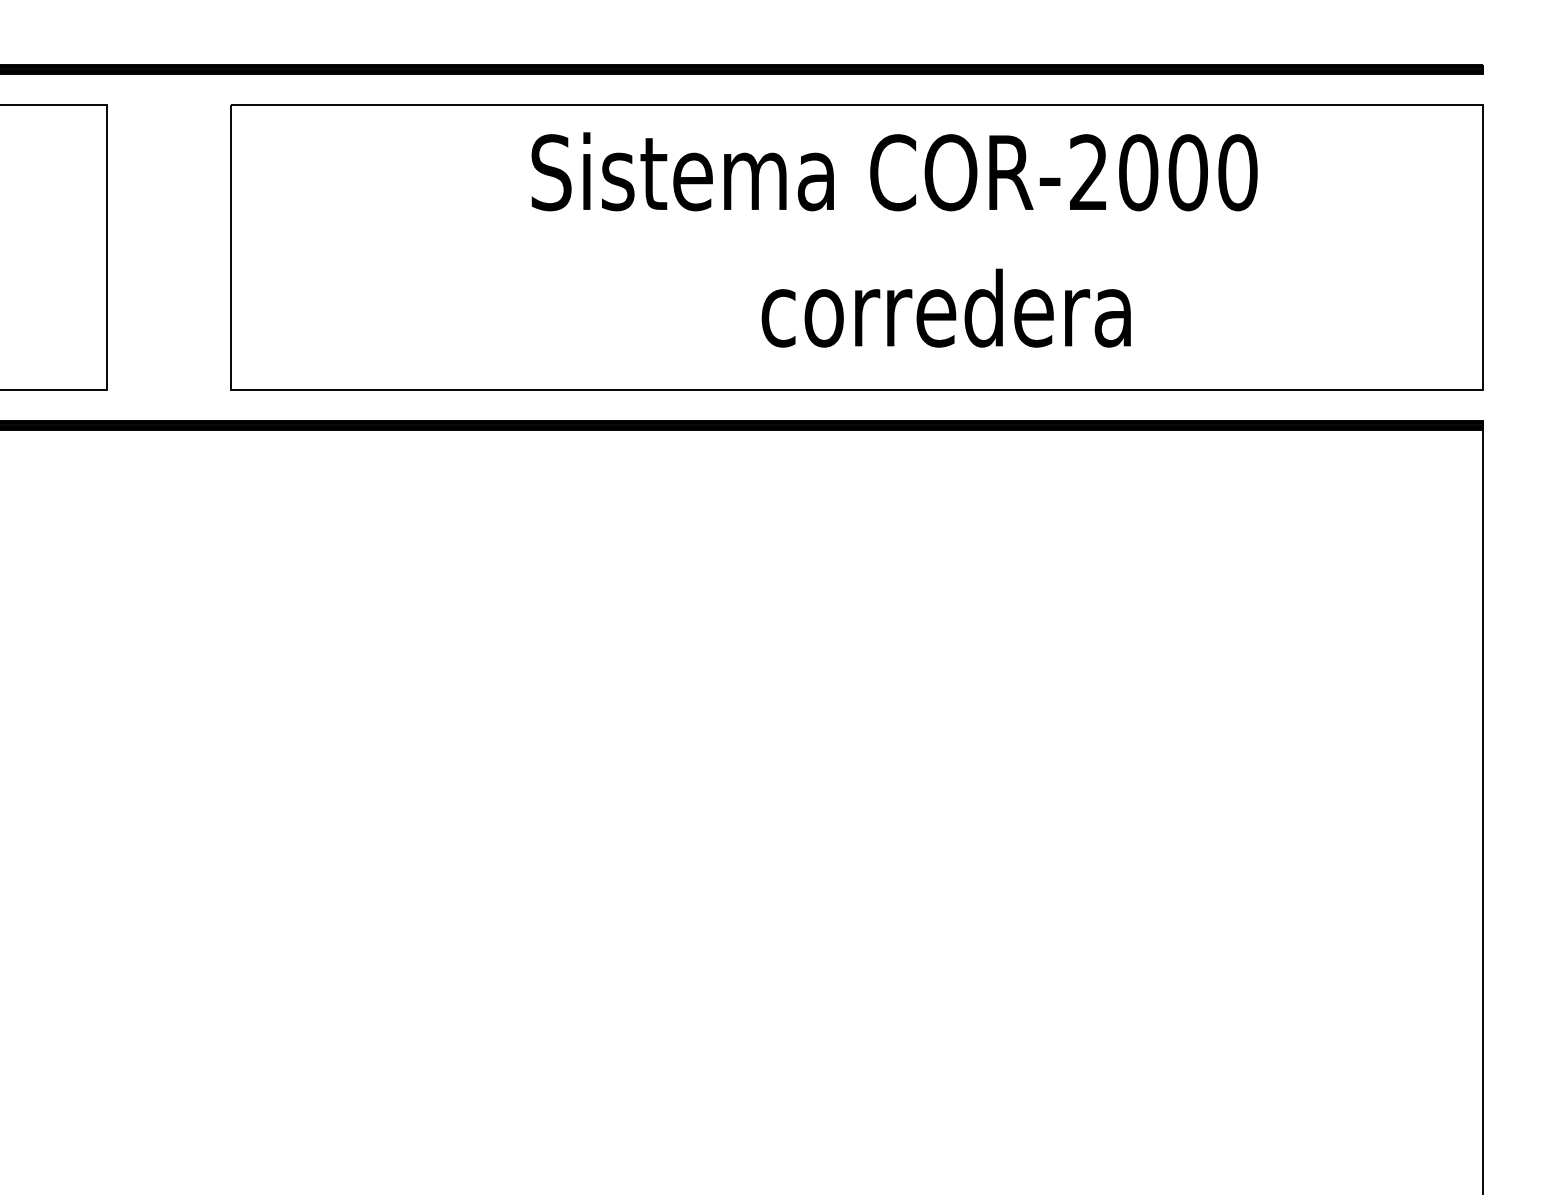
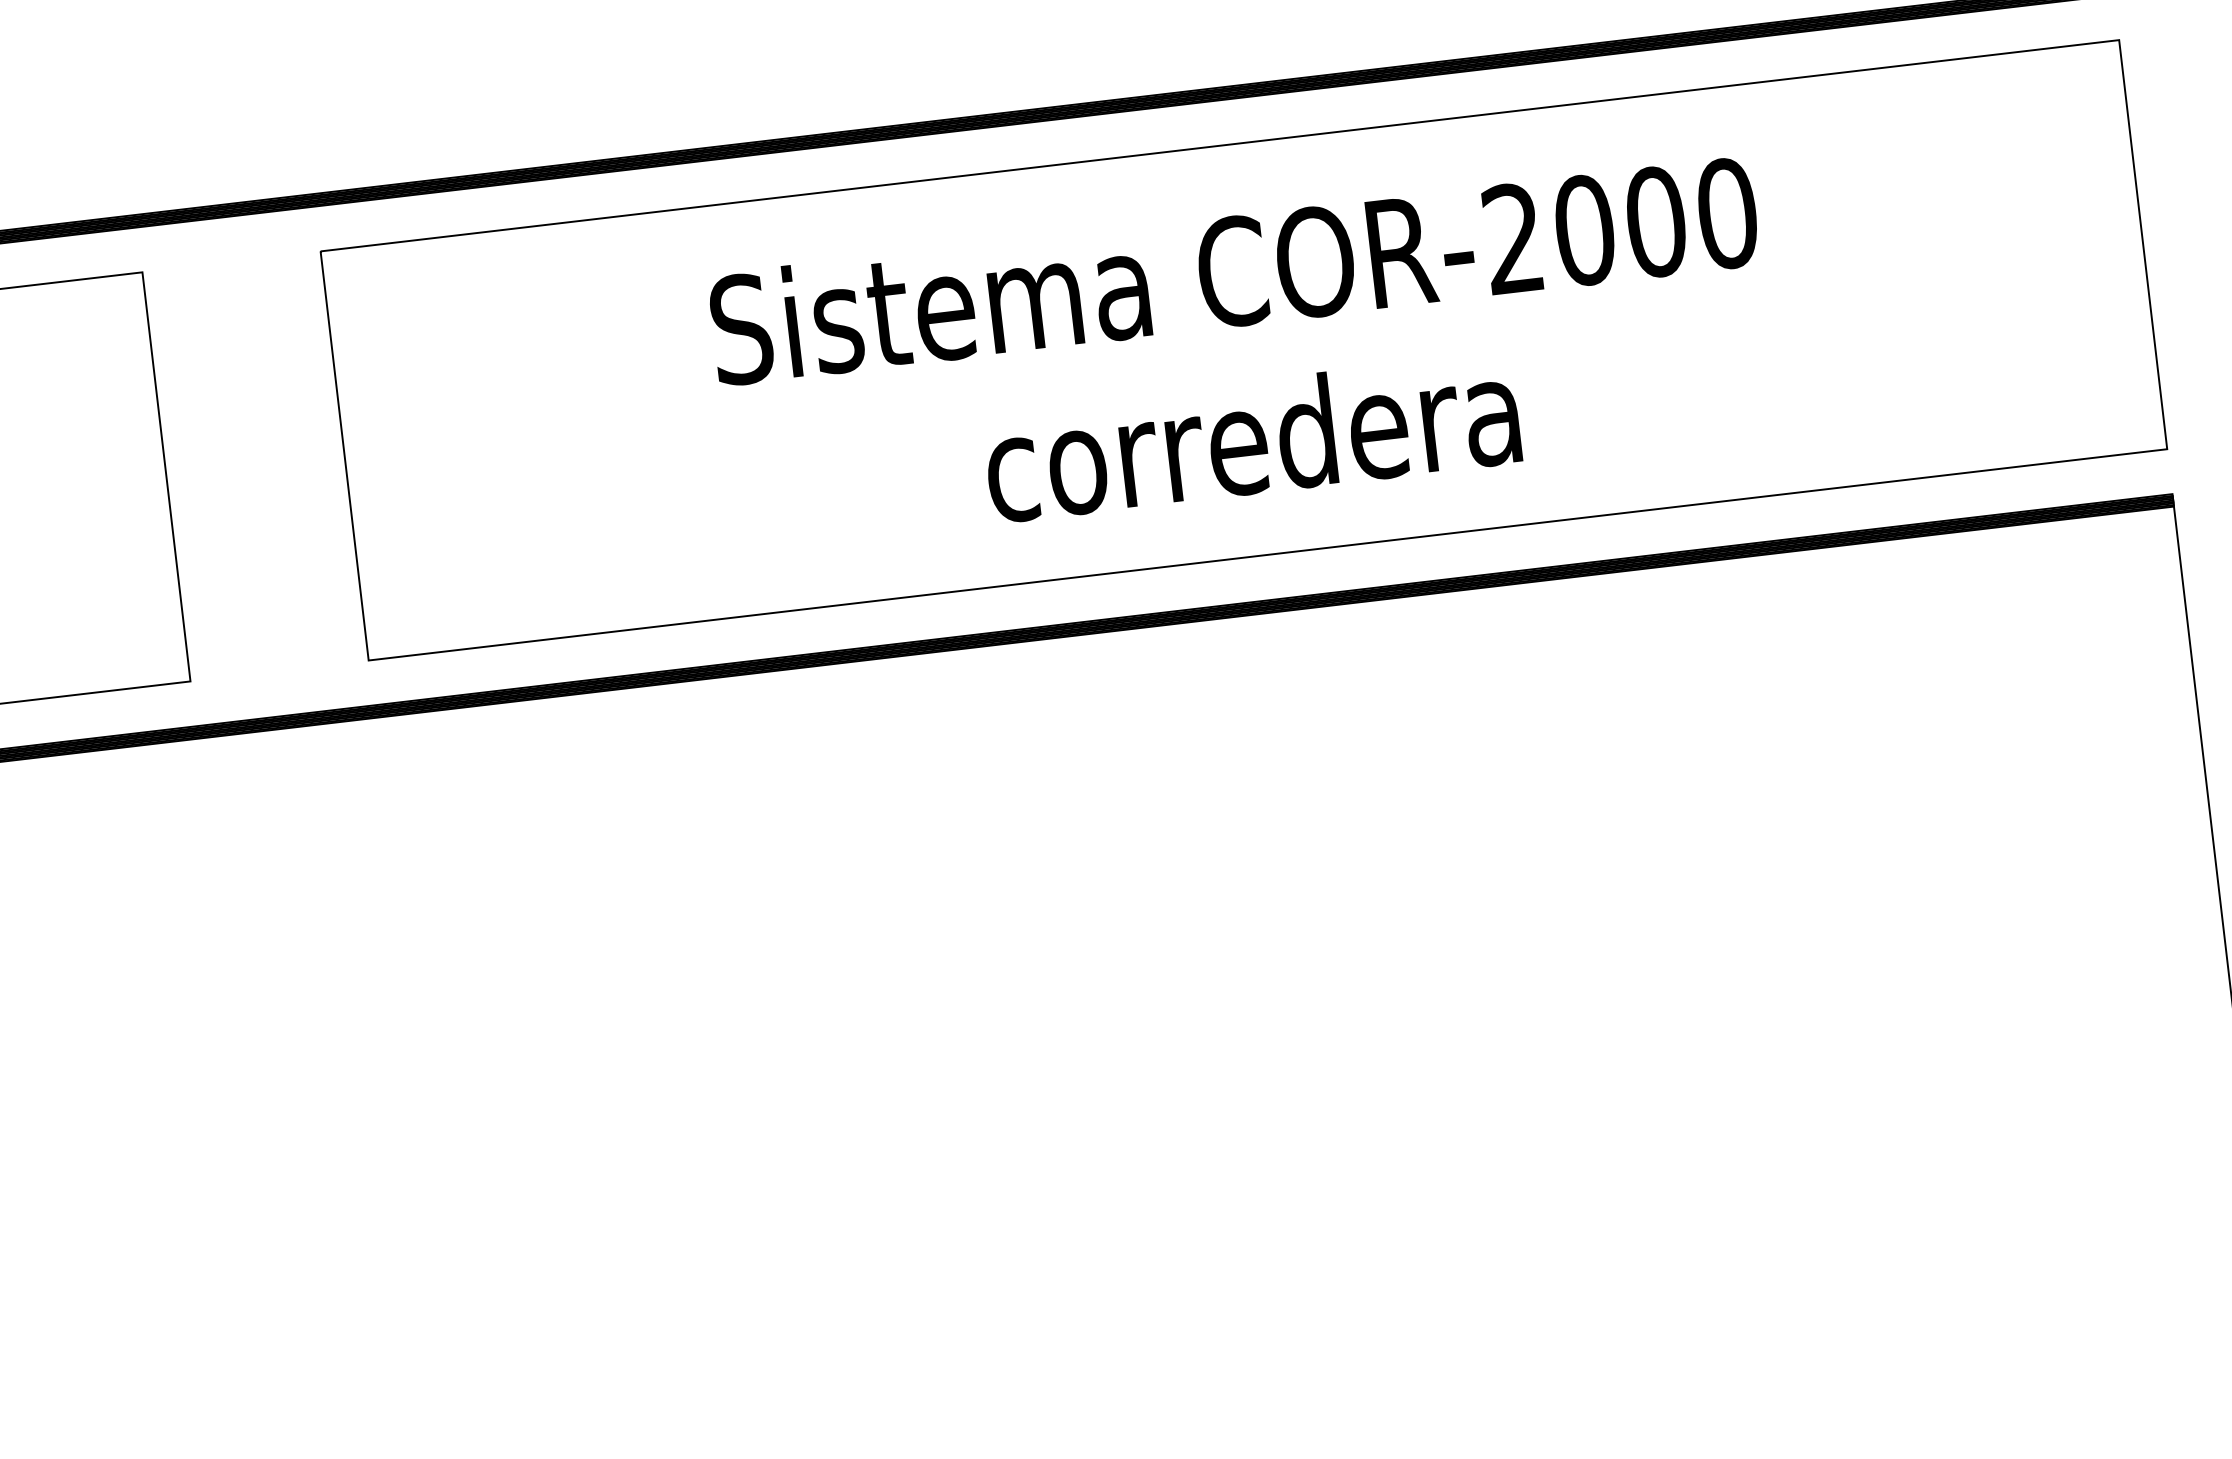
text: (894, 171) -> (1234, 269), moved
text: (945, 307) -> (1250, 436), moved

